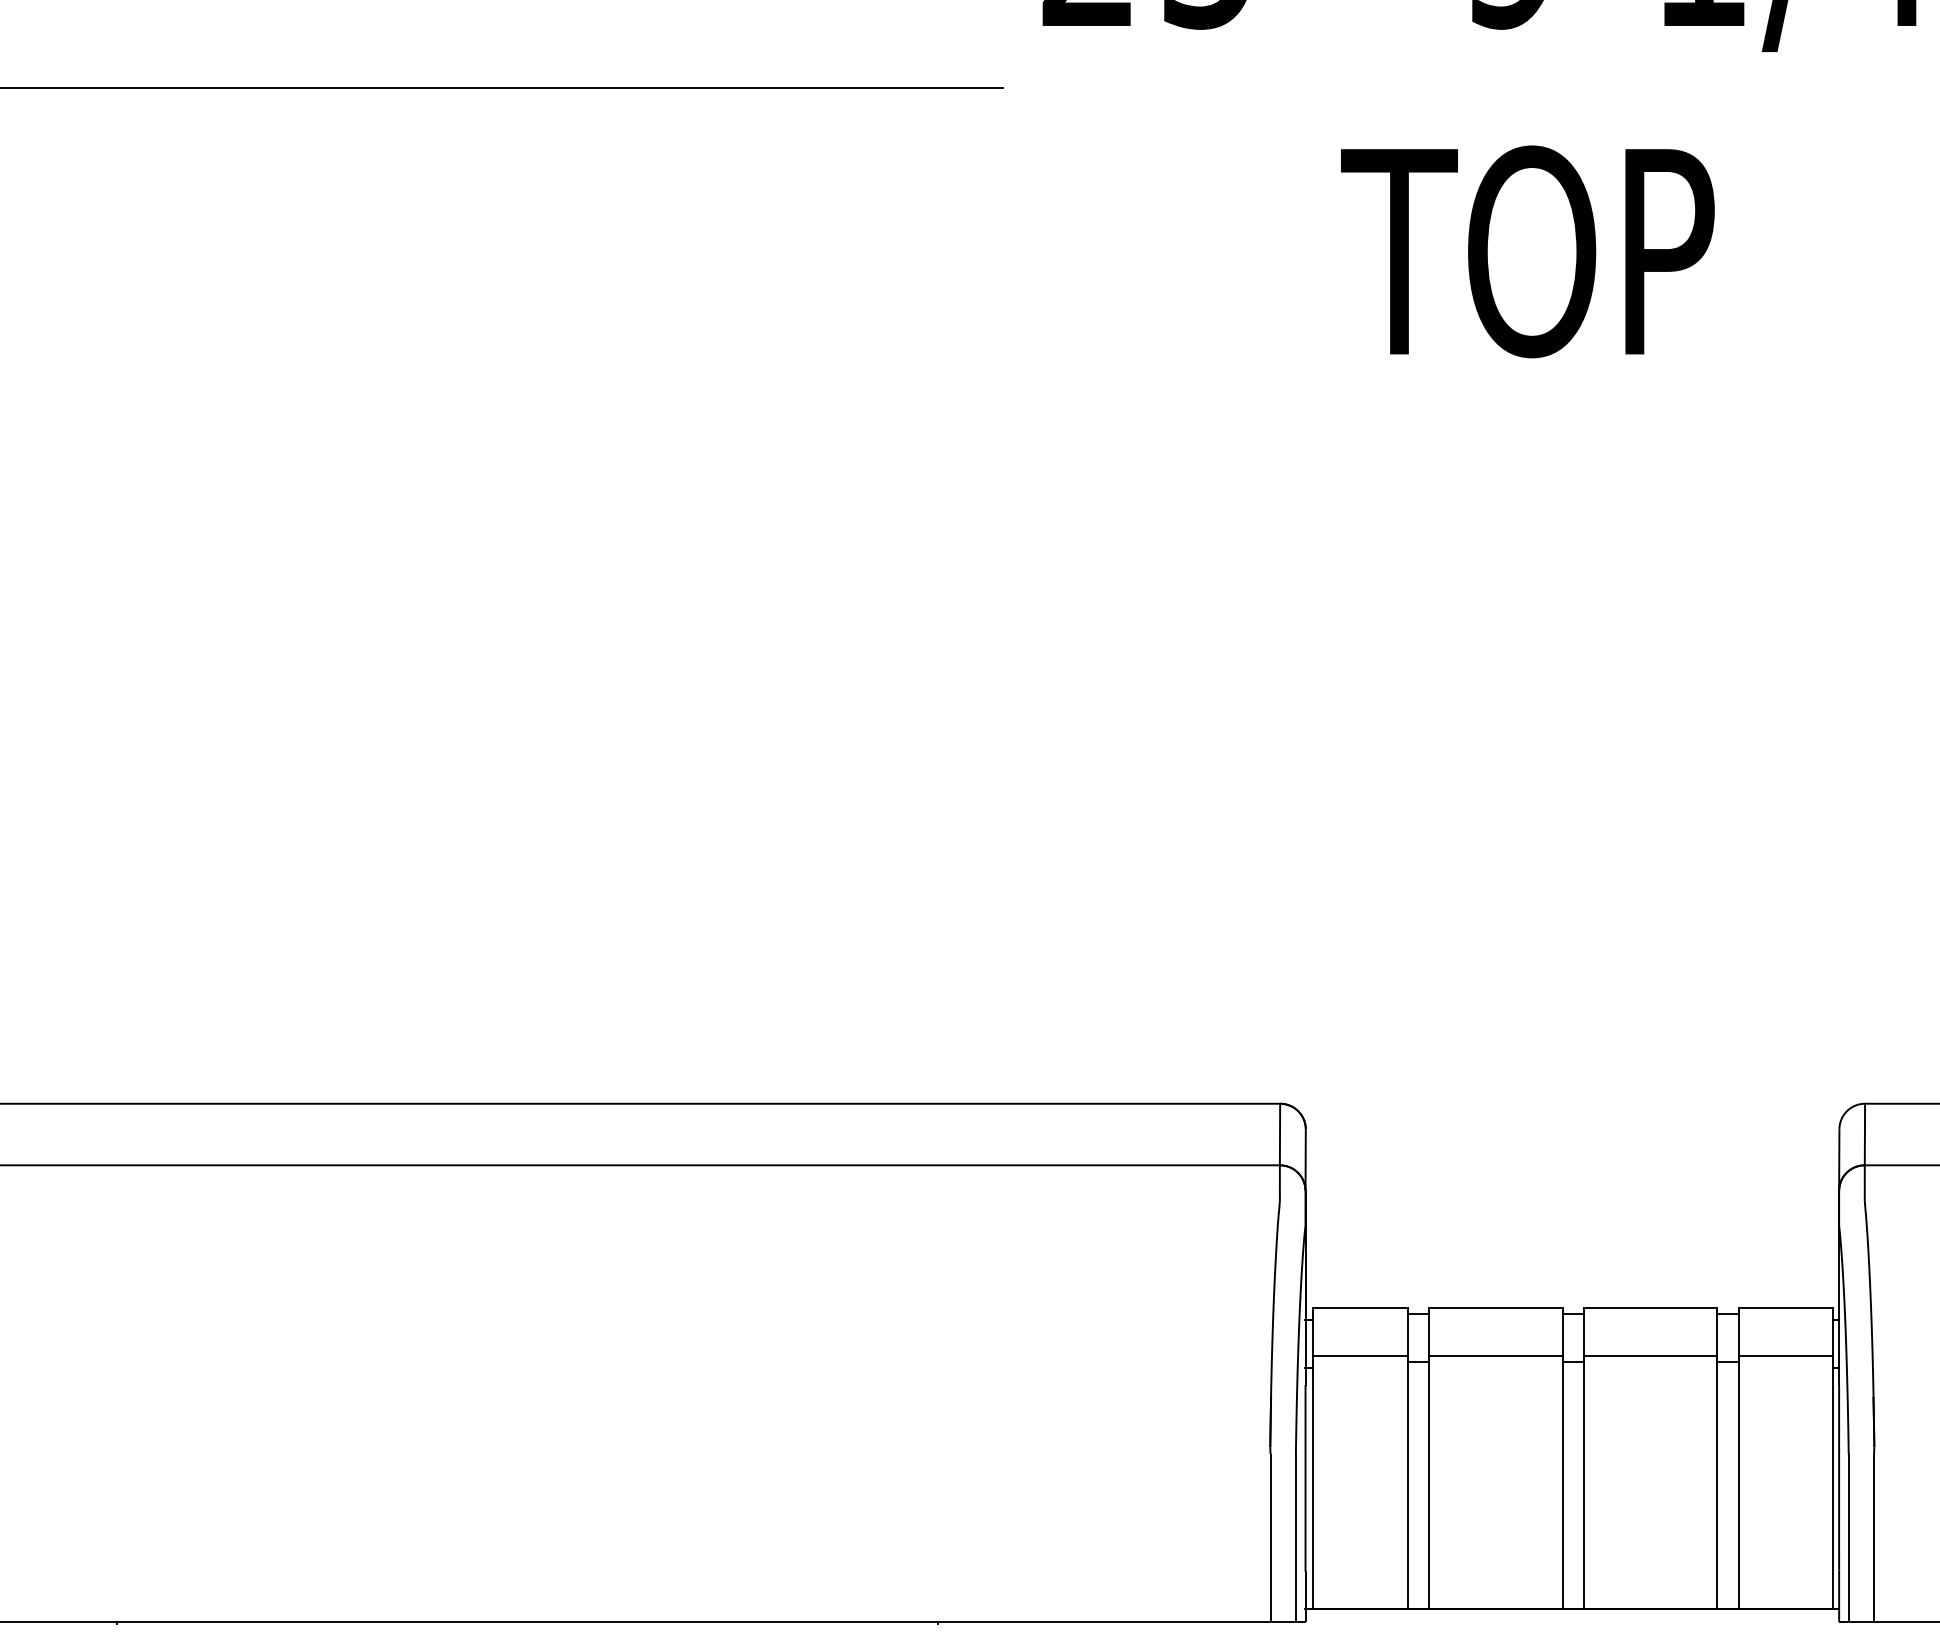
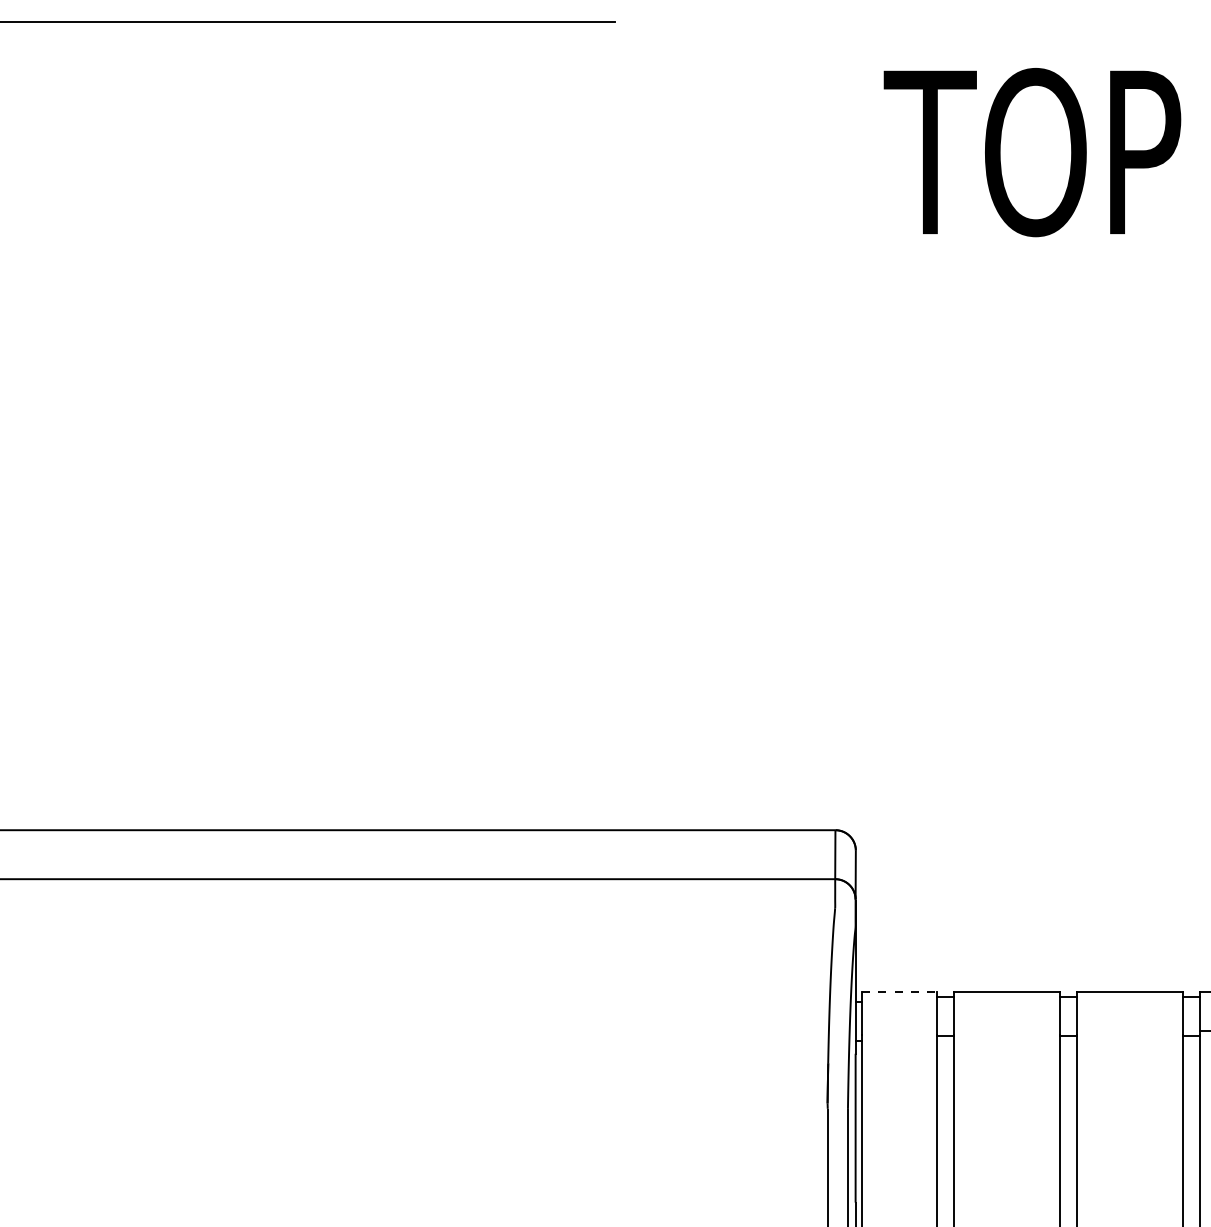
line: (1361, 1307) -> (900, 992), solid -> dashed
line: (1360, 1355) -> (899, 1030), removed
line: (1495, 1356) -> (1006, 1031), removed
line: (1650, 1356) -> (1130, 1031), removed

